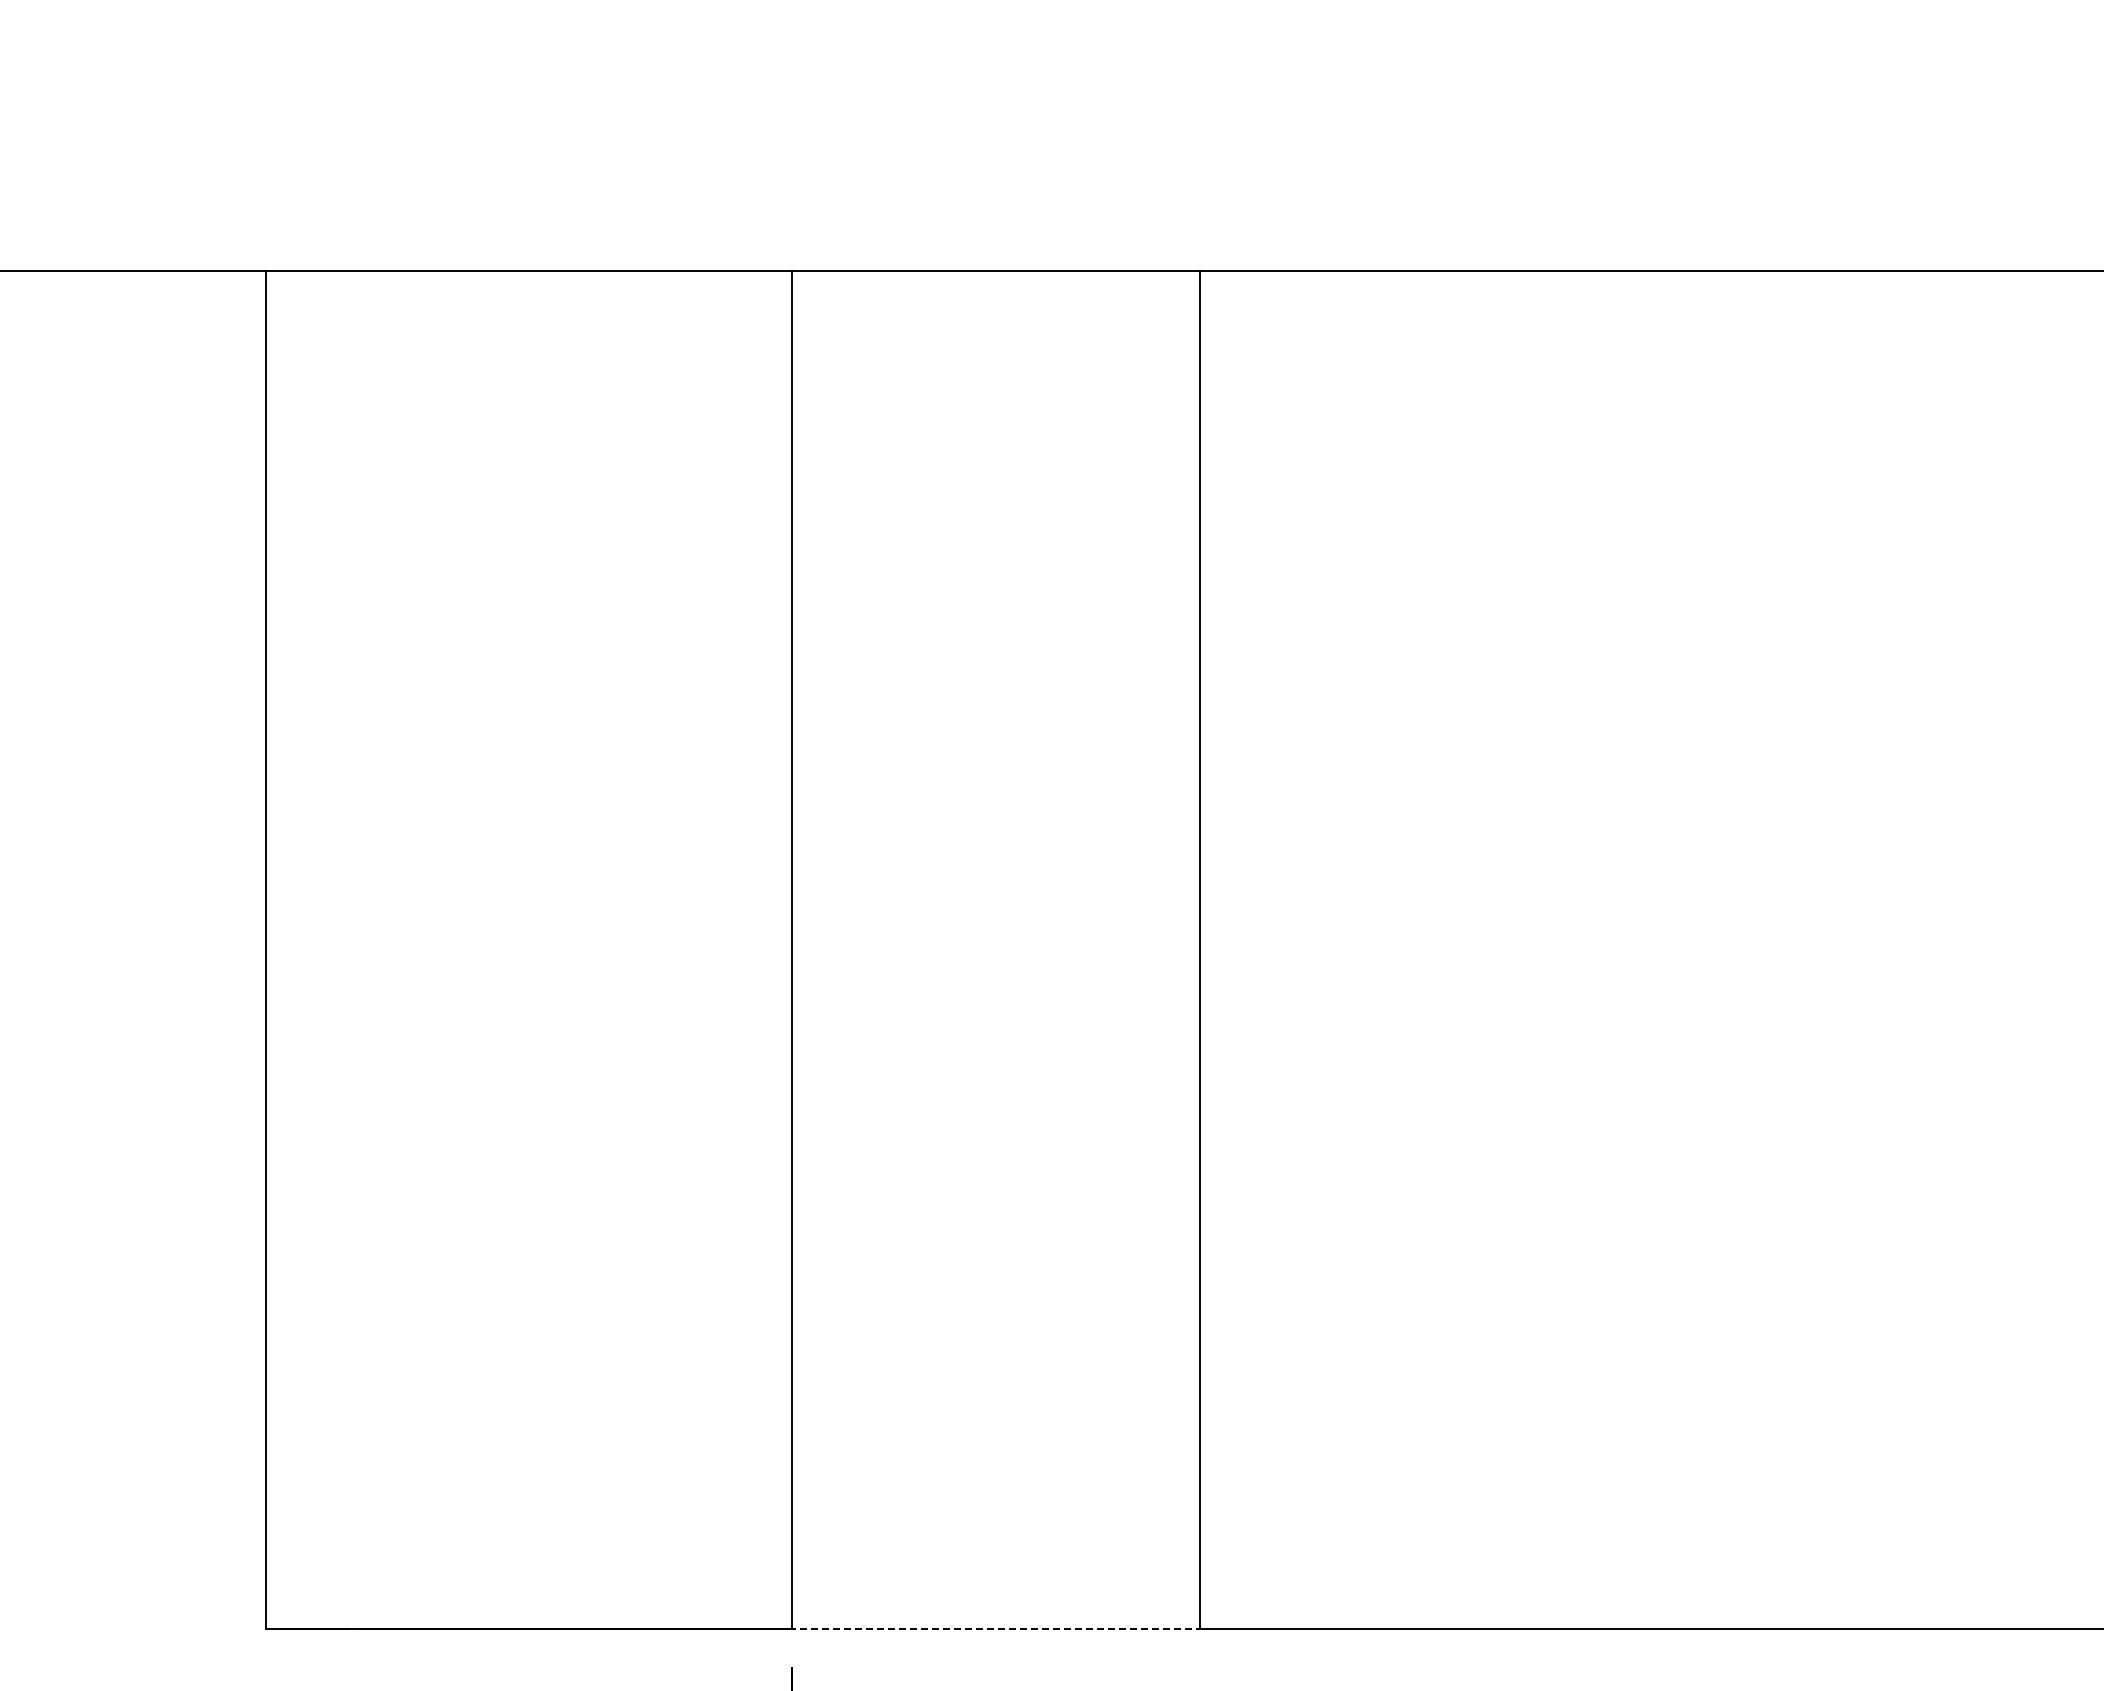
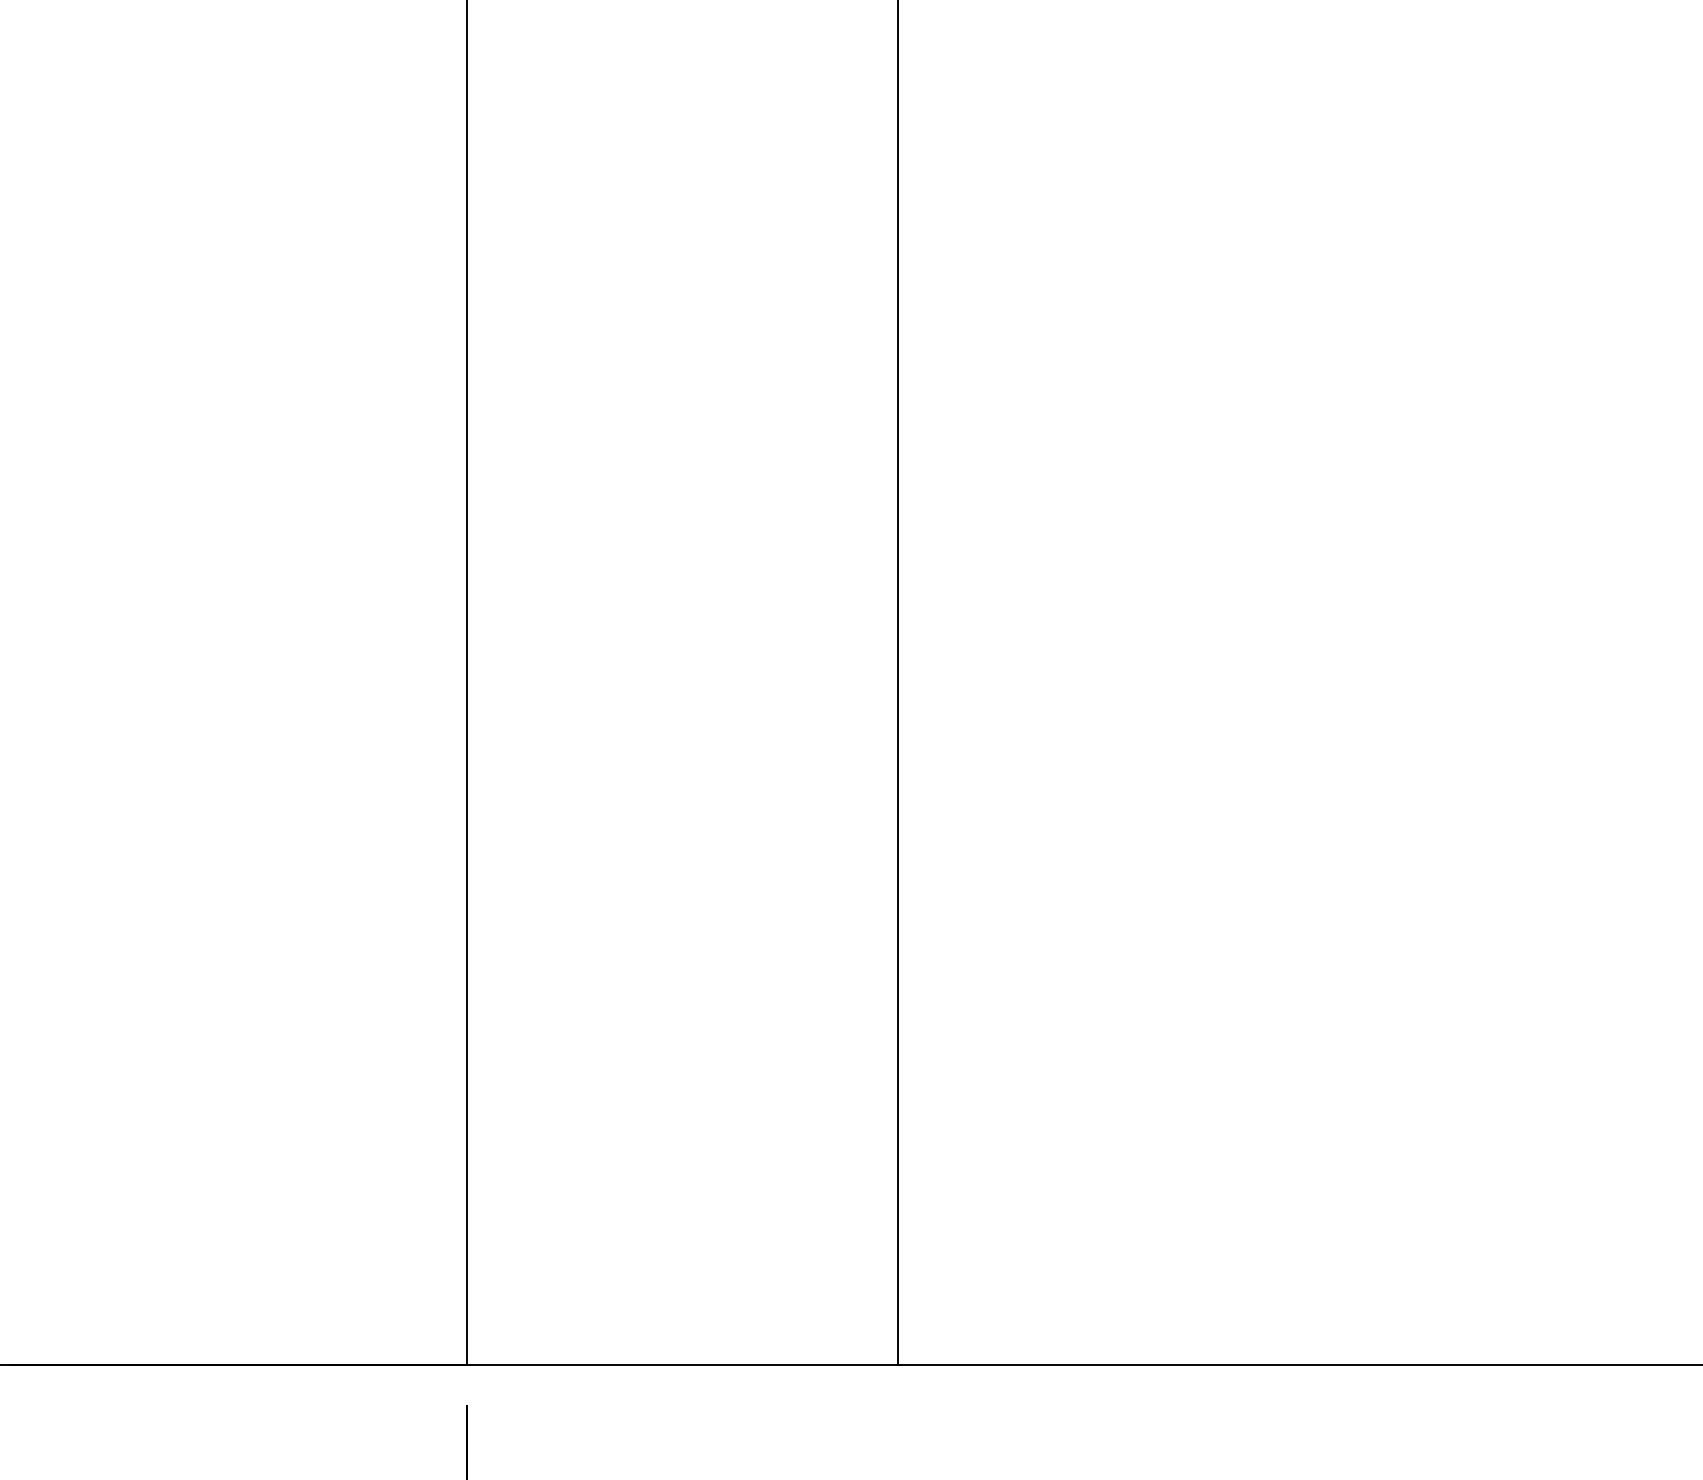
line: (996, 1628) -> (682, 1364), dashed -> solid

